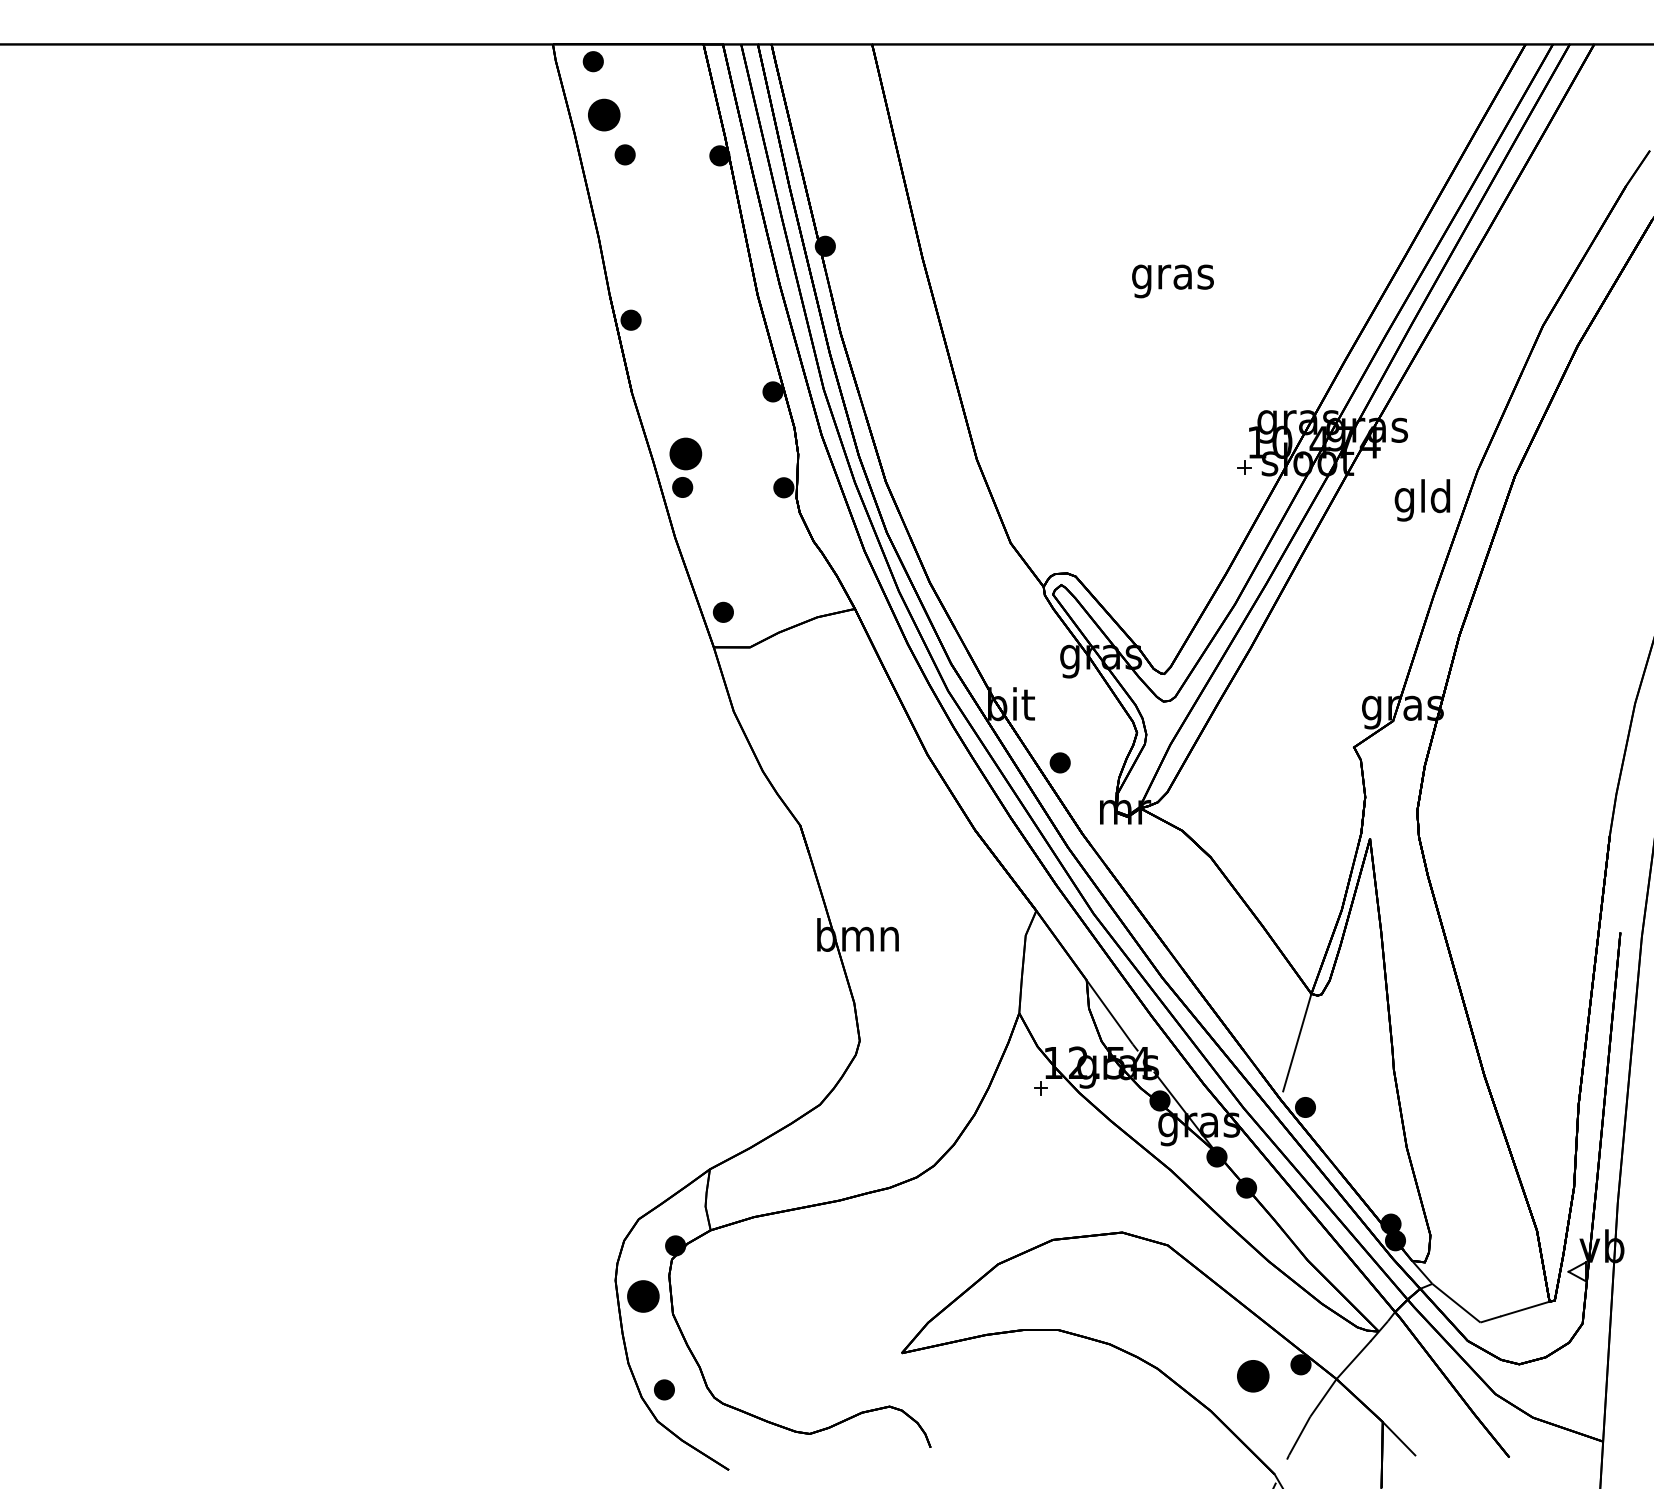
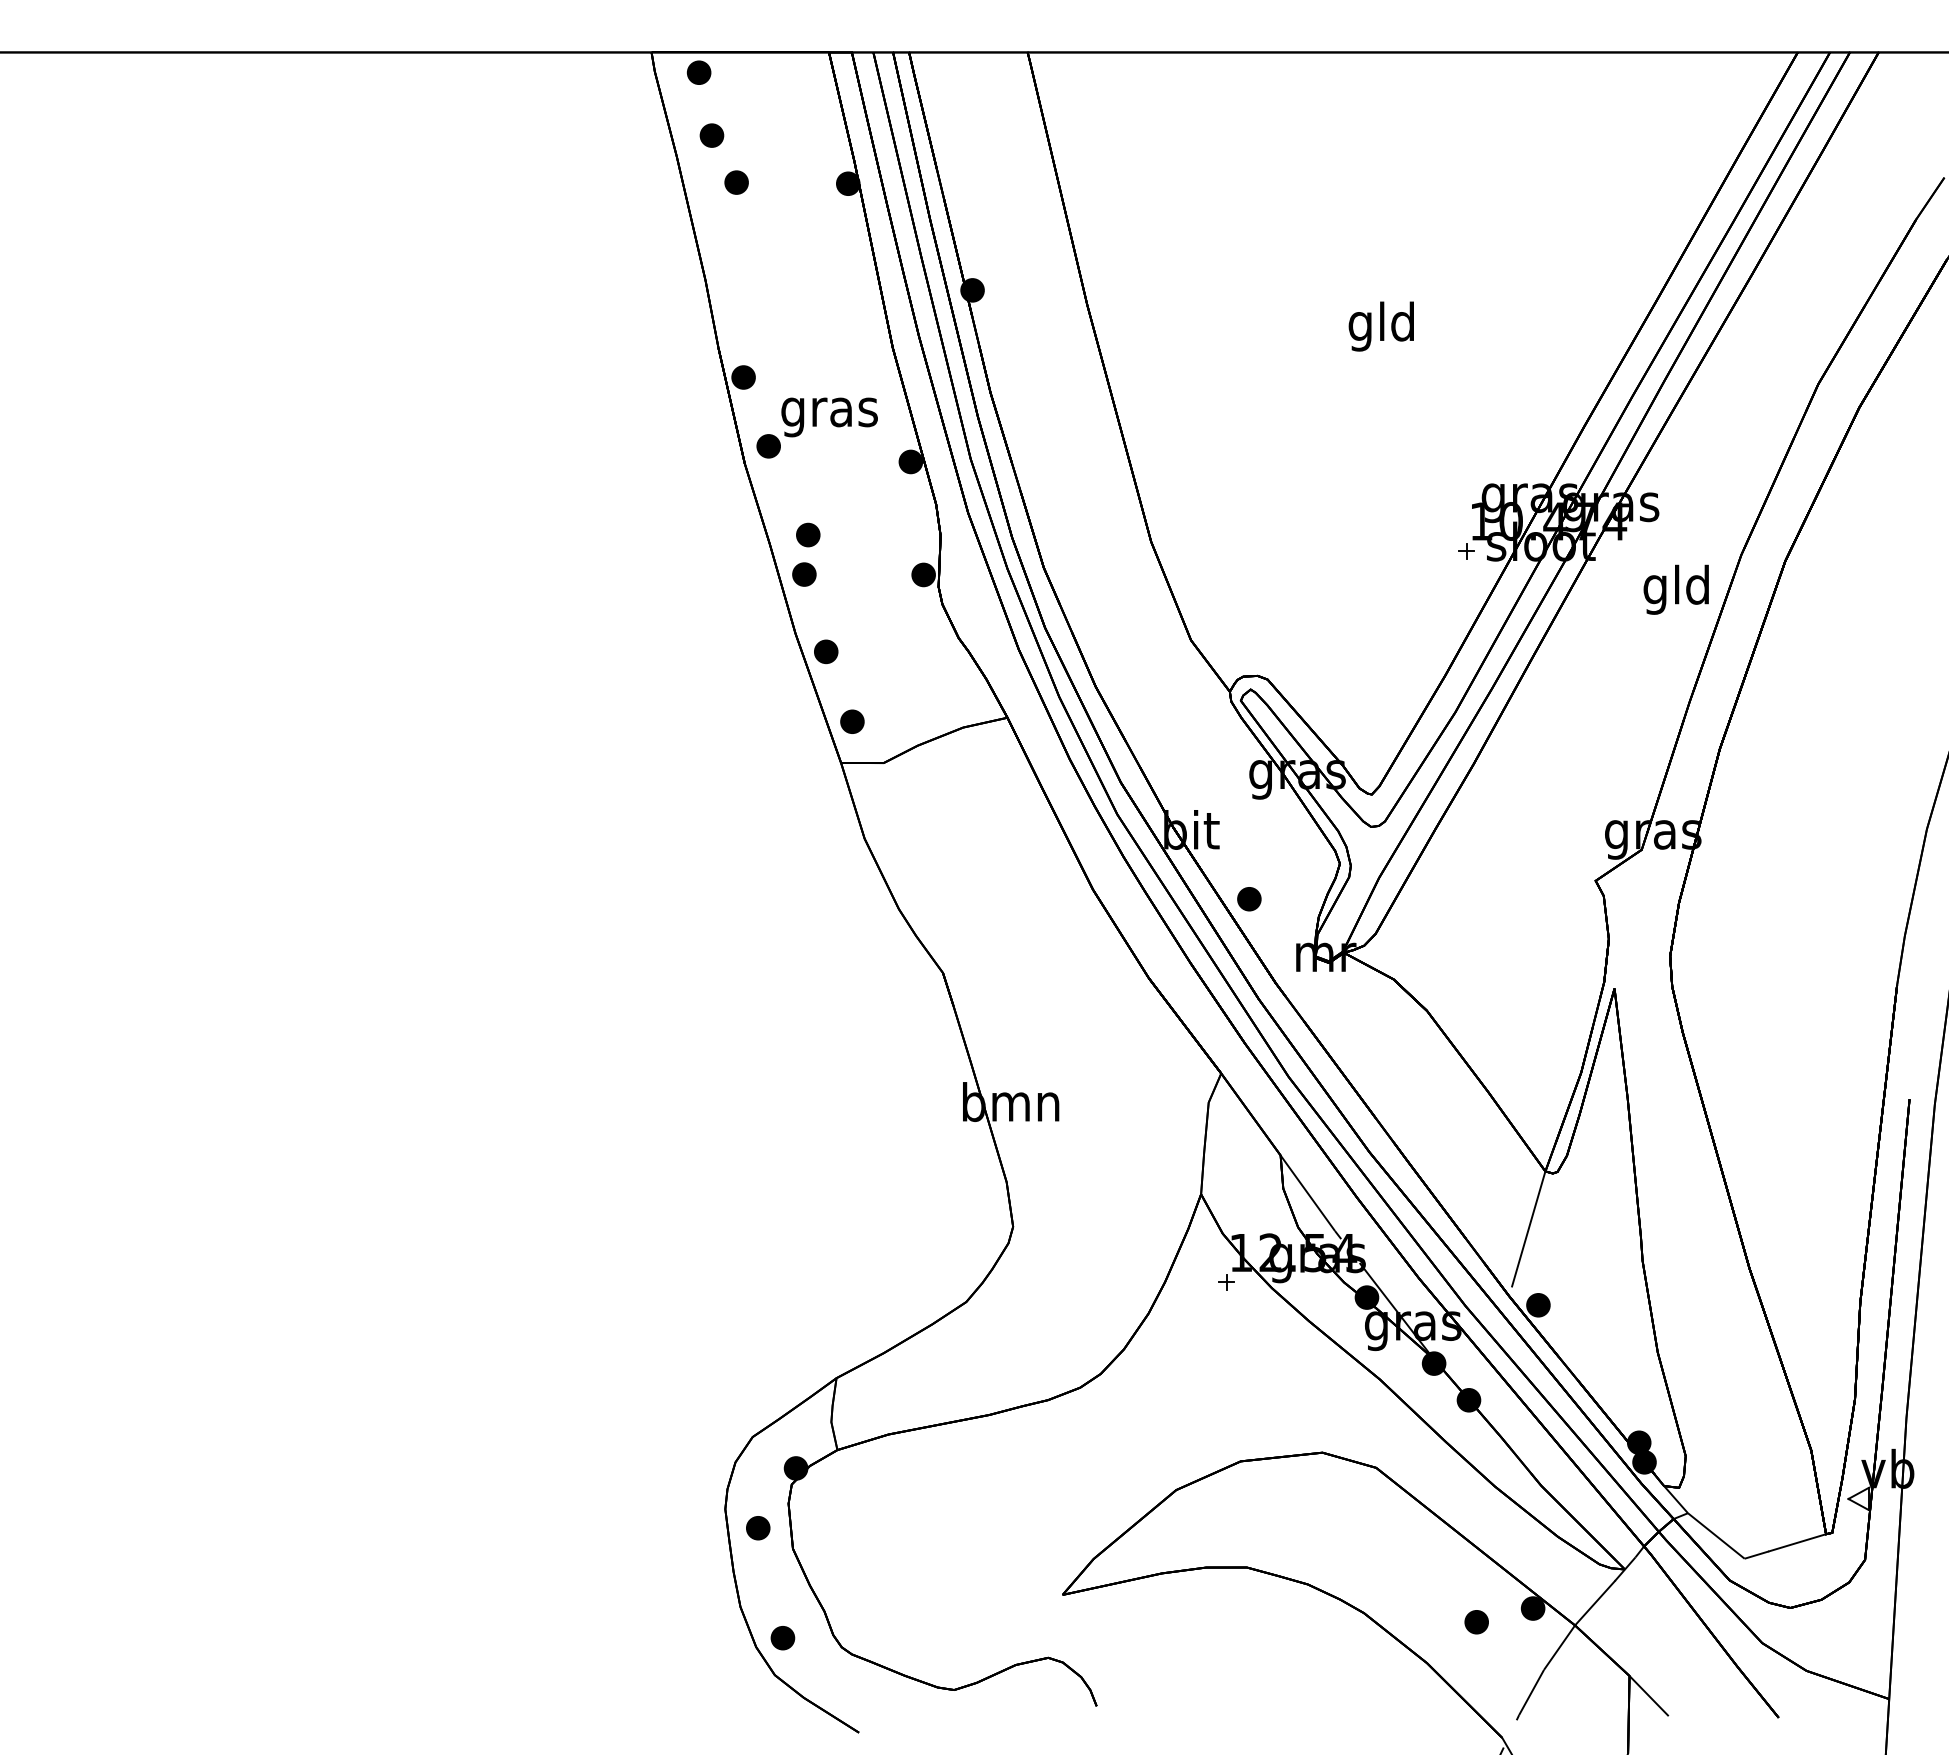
part: (603, 114) -> (711, 135), size x0.62
text: (1173, 276) -> (1382, 326), gras -> gld
part: (692, 362) -> (816, 427), added
part: (686, 453) -> (808, 534), size x0.62
part: (701, 552) -> (826, 651), added
part: (643, 1296) -> (758, 1528), size x0.62
part: (1252, 1376) -> (1476, 1622), size x0.62

